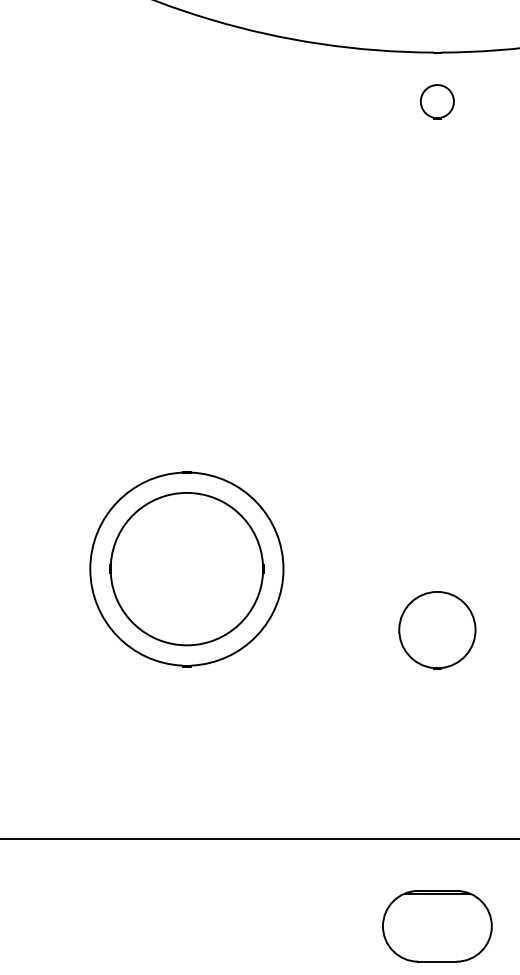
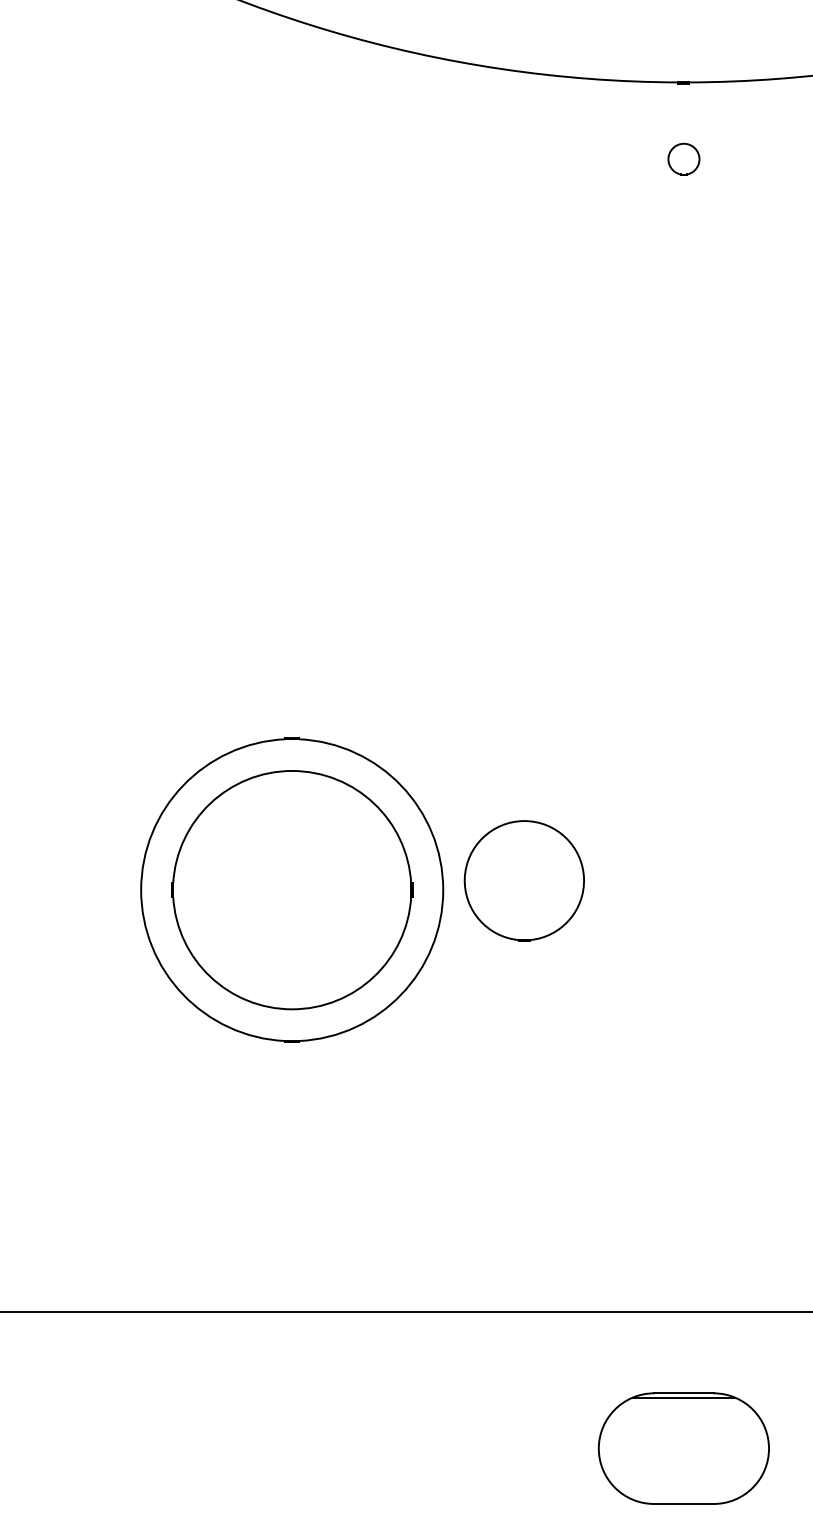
part: (437, 101) -> (684, 158), size x0.6
part: (437, 630) -> (524, 881), moved

